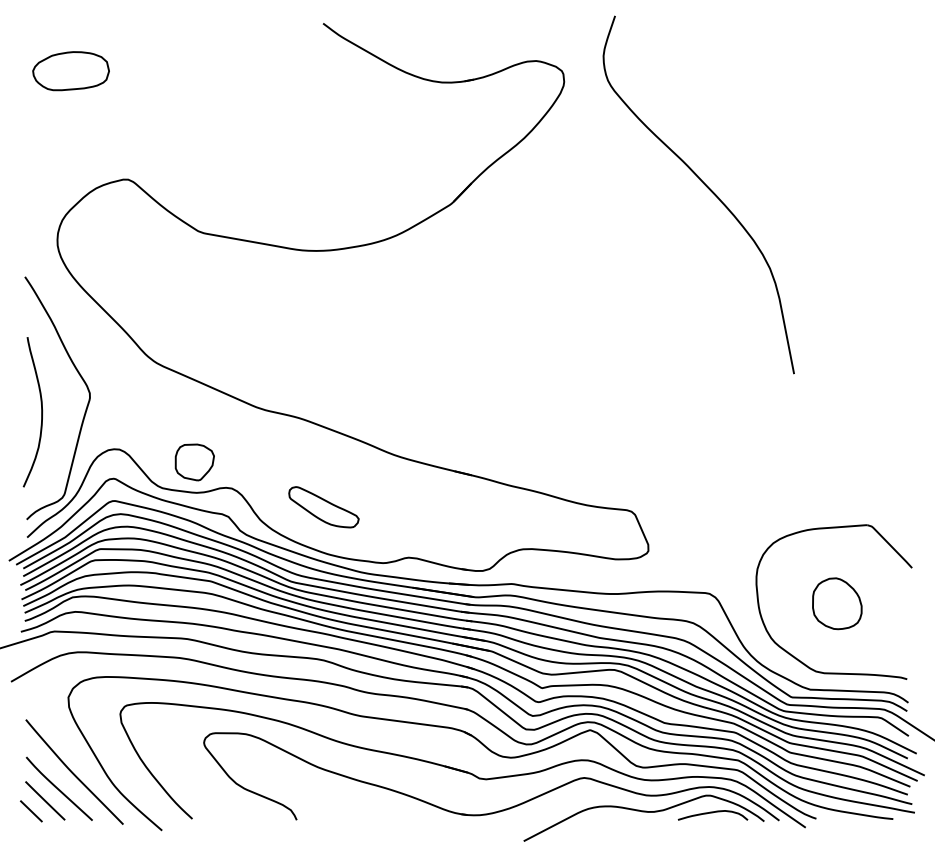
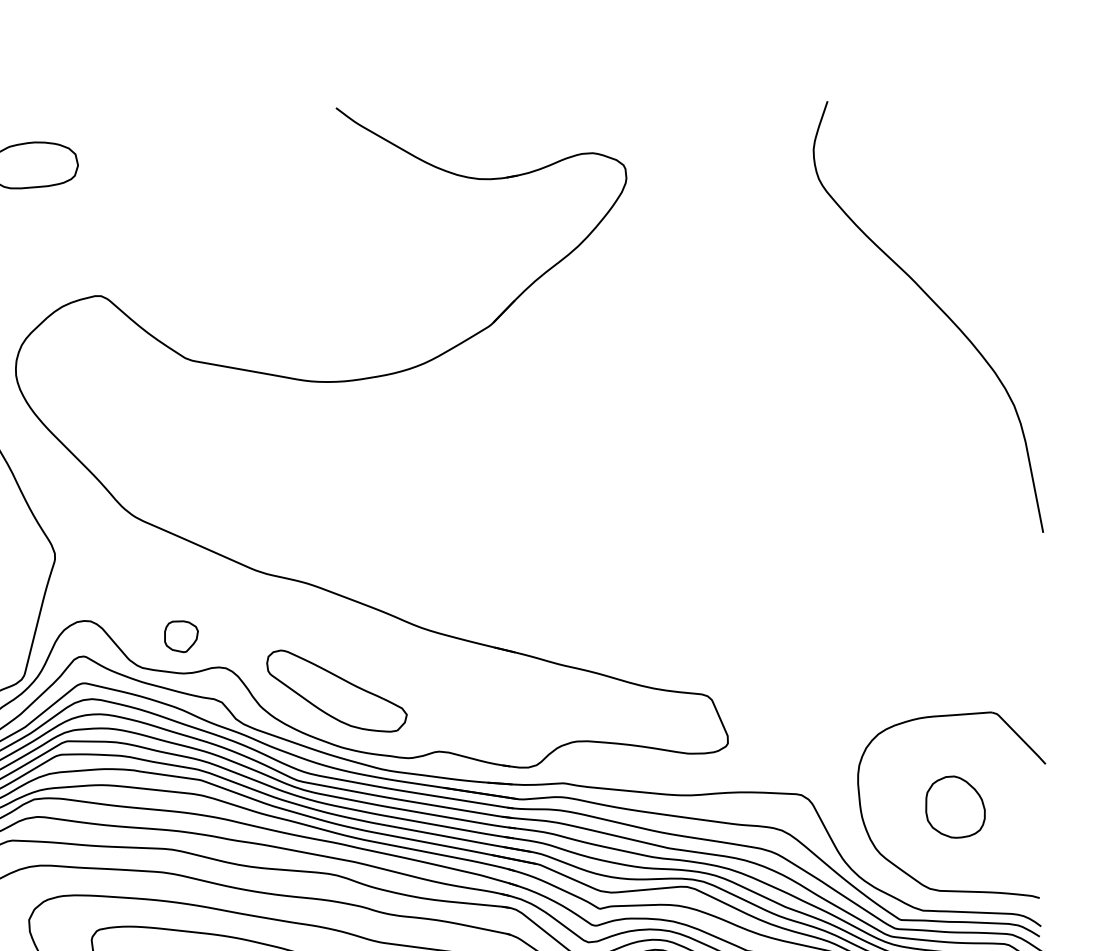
curve: (705, 186) -> (936, 306), moved
part: (194, 461) -> (180, 635), size x0.71
part: (323, 506) -> (336, 689), size x1.67

